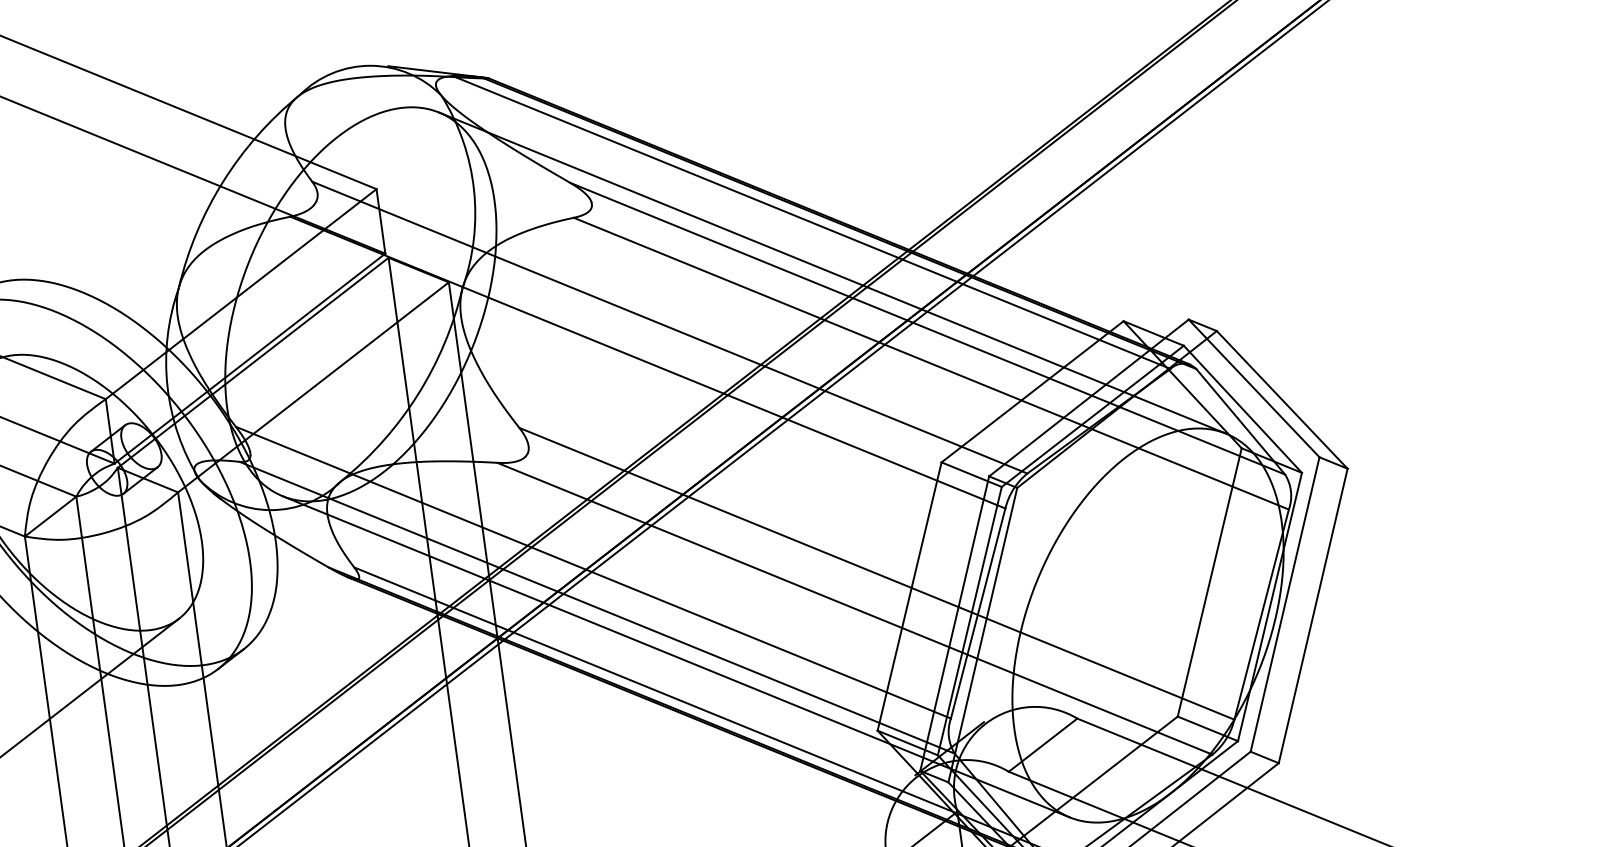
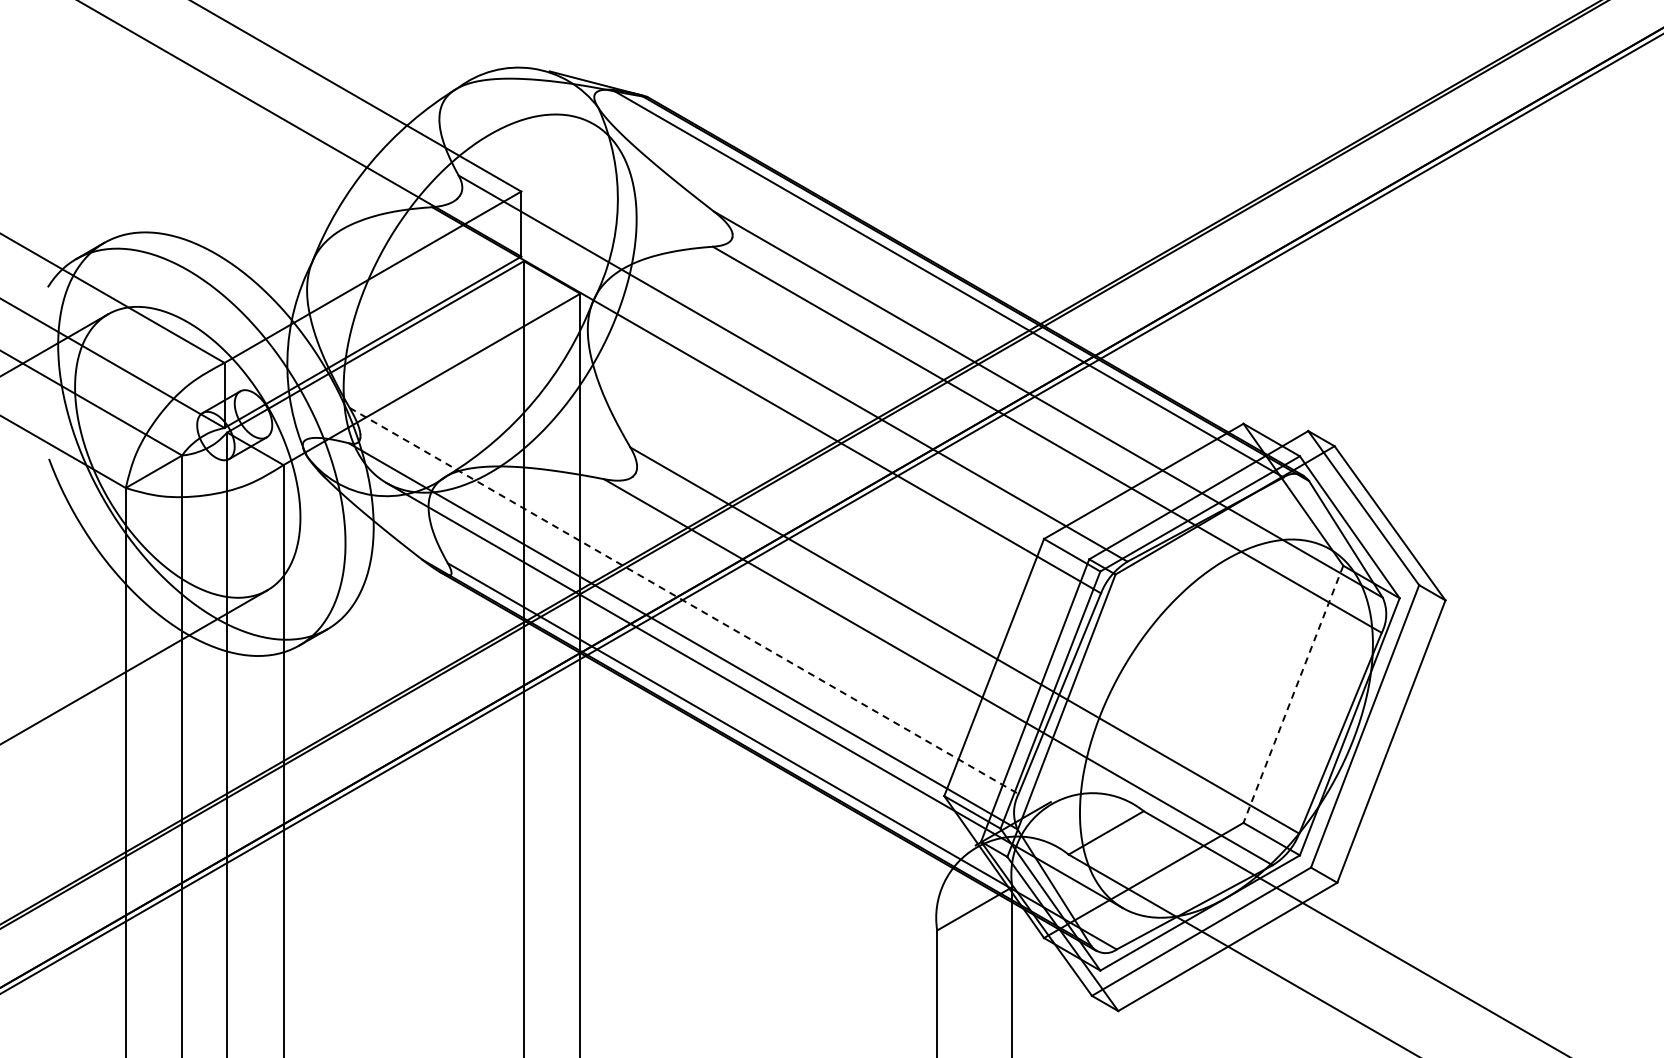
line: (832, 272) -> (961, 336), removed
line: (593, 573) -> (684, 601), solid -> dashed
line: (1209, 582) -> (1293, 694), solid -> dashed

